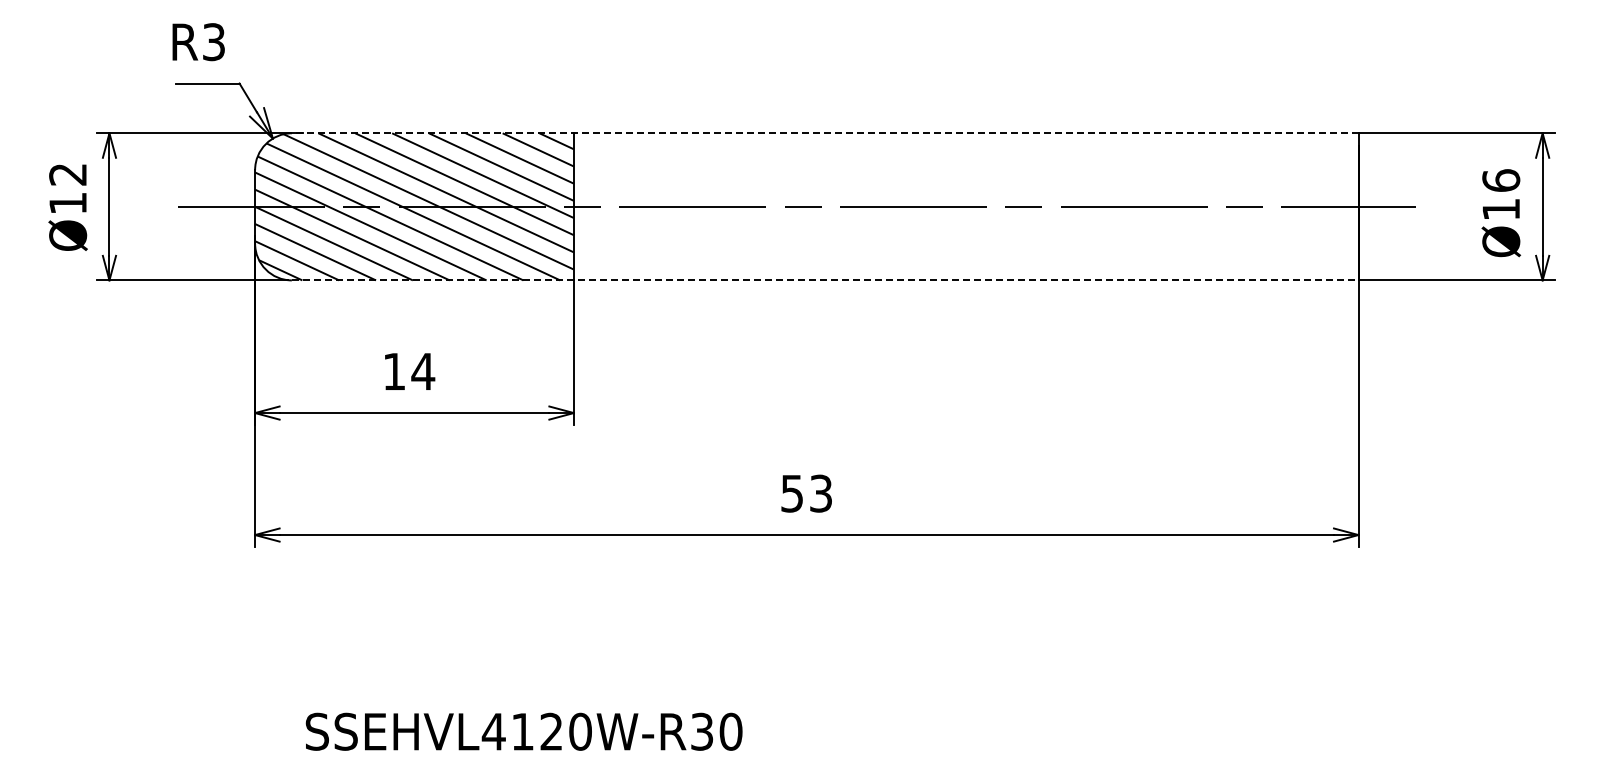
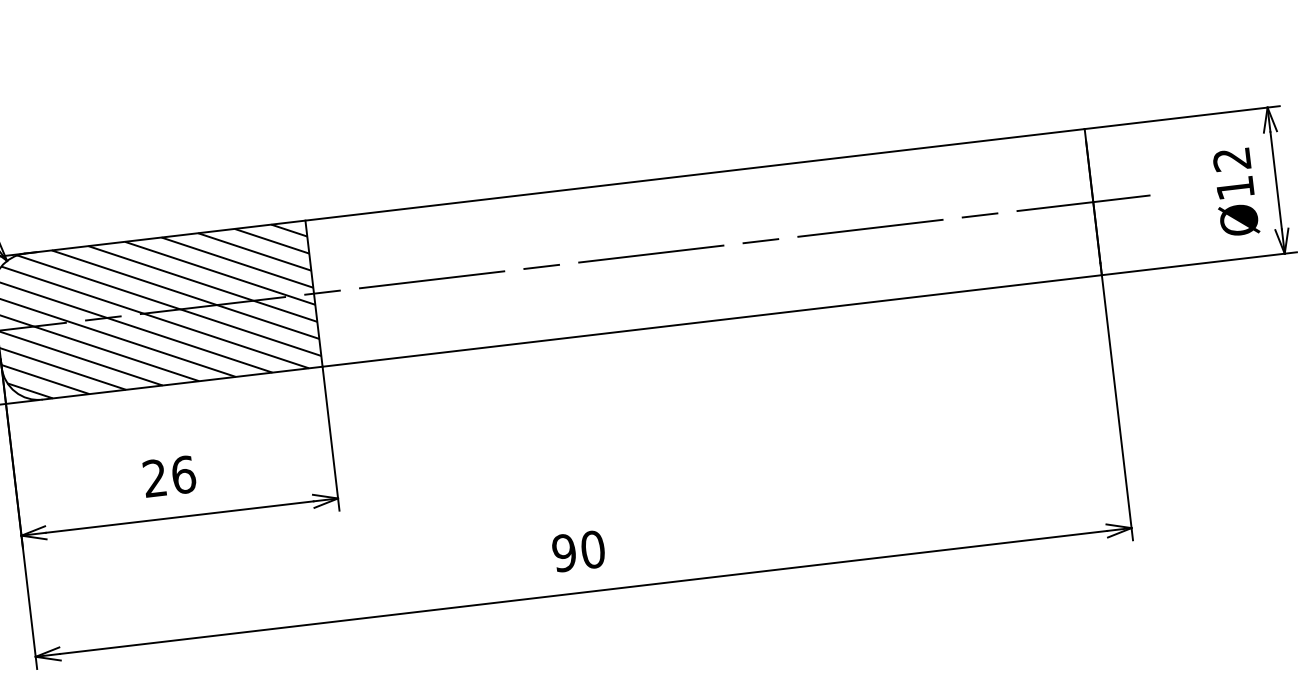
line: (824, 133) -> (554, 191), dashed -> solid
text: (1501, 180) -> (1232, 159), Ø16 -> Ø12
line: (825, 280) -> (572, 337), dashed -> solid
text: (409, 371) -> (169, 476), 14 -> 26
text: (806, 493) -> (578, 551), 53 -> 90

